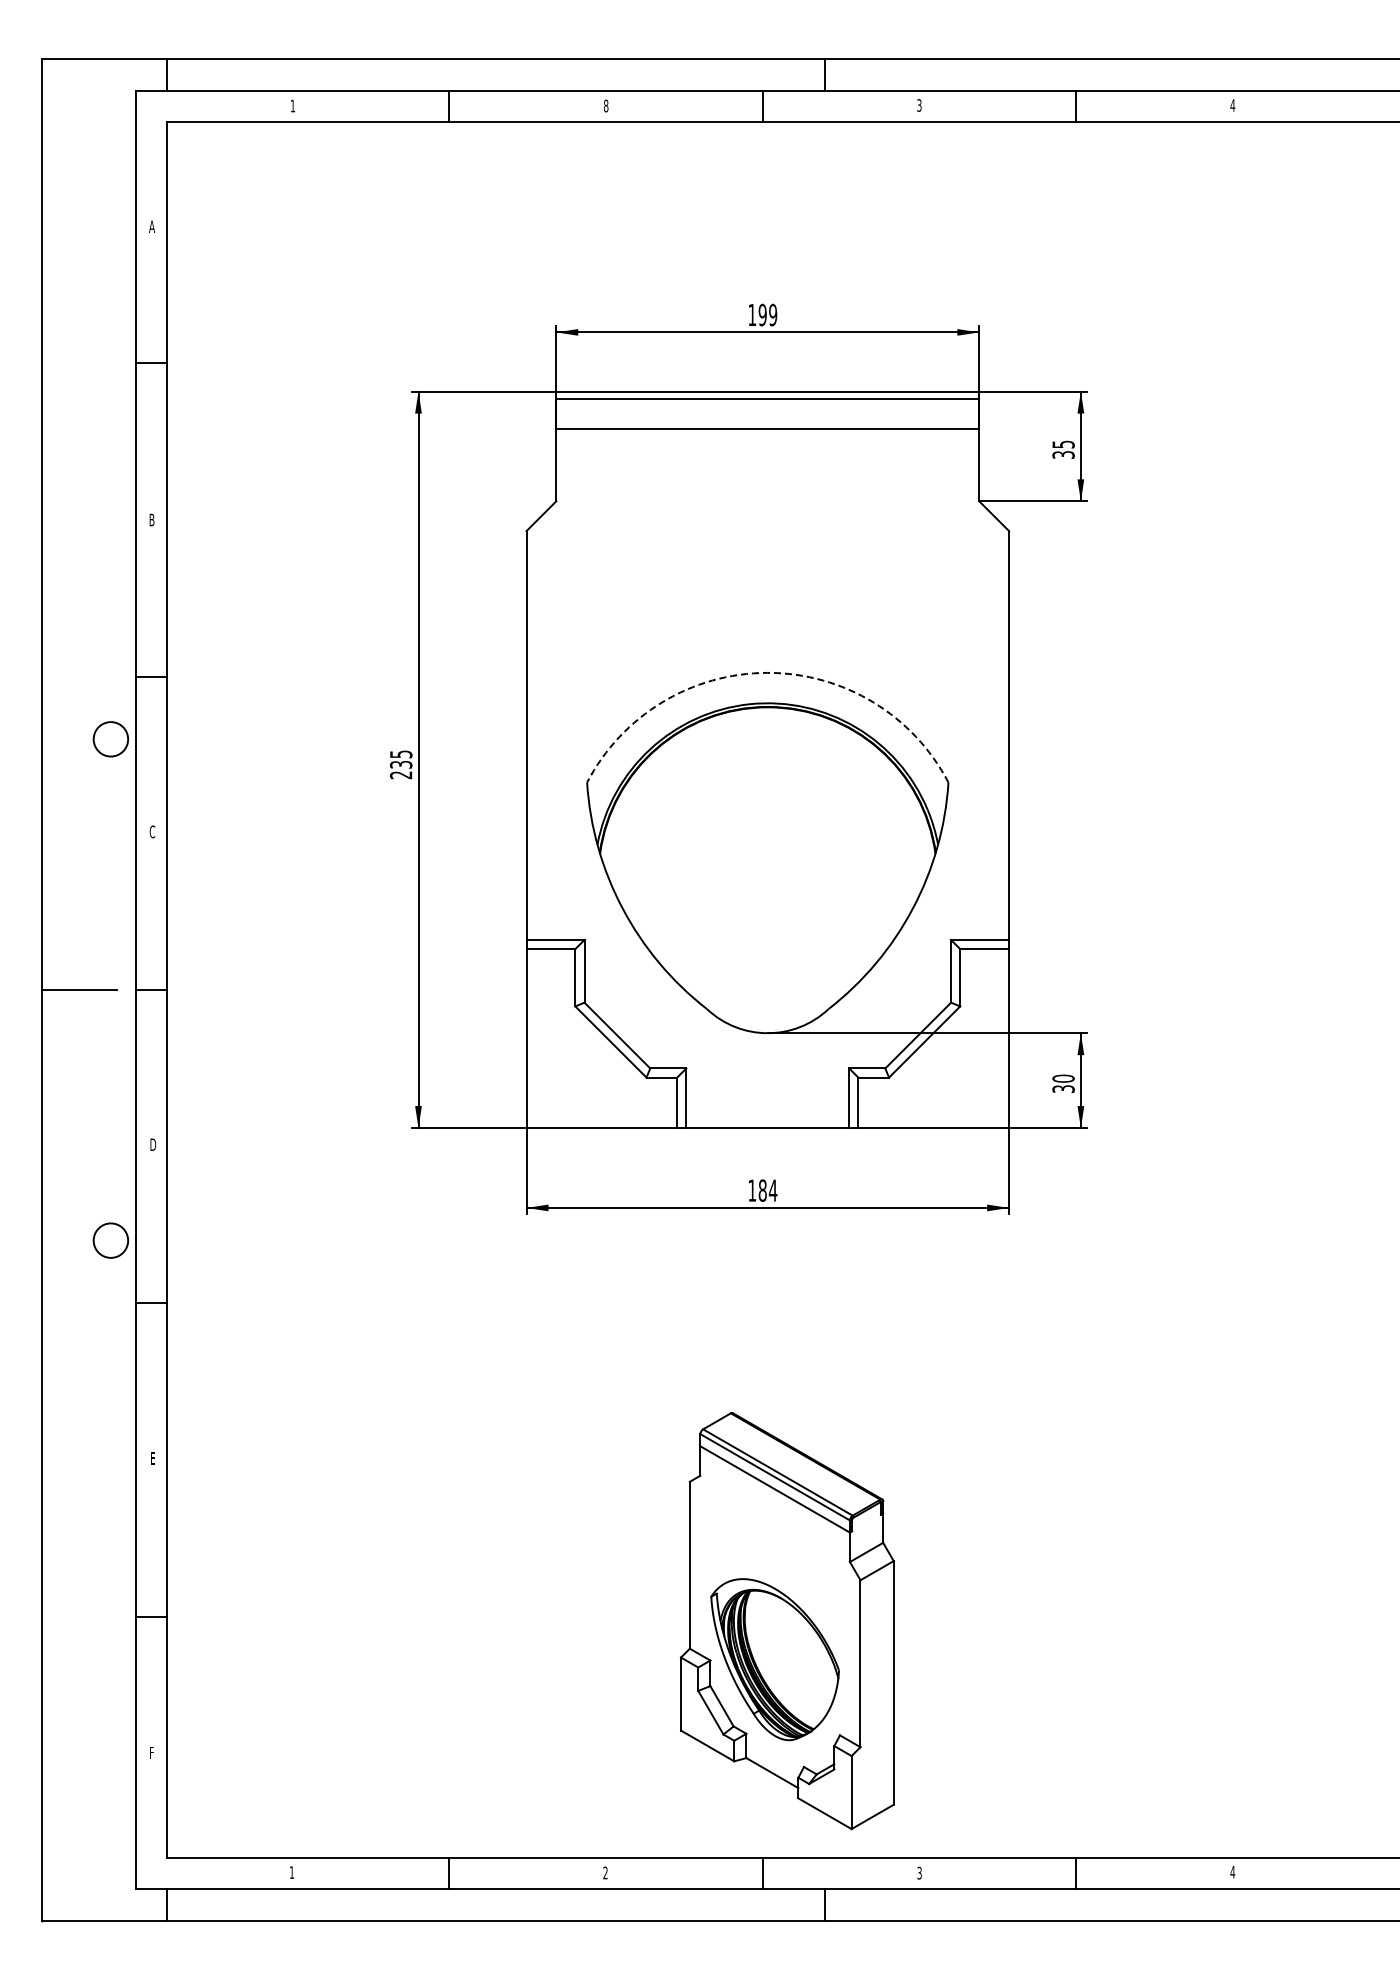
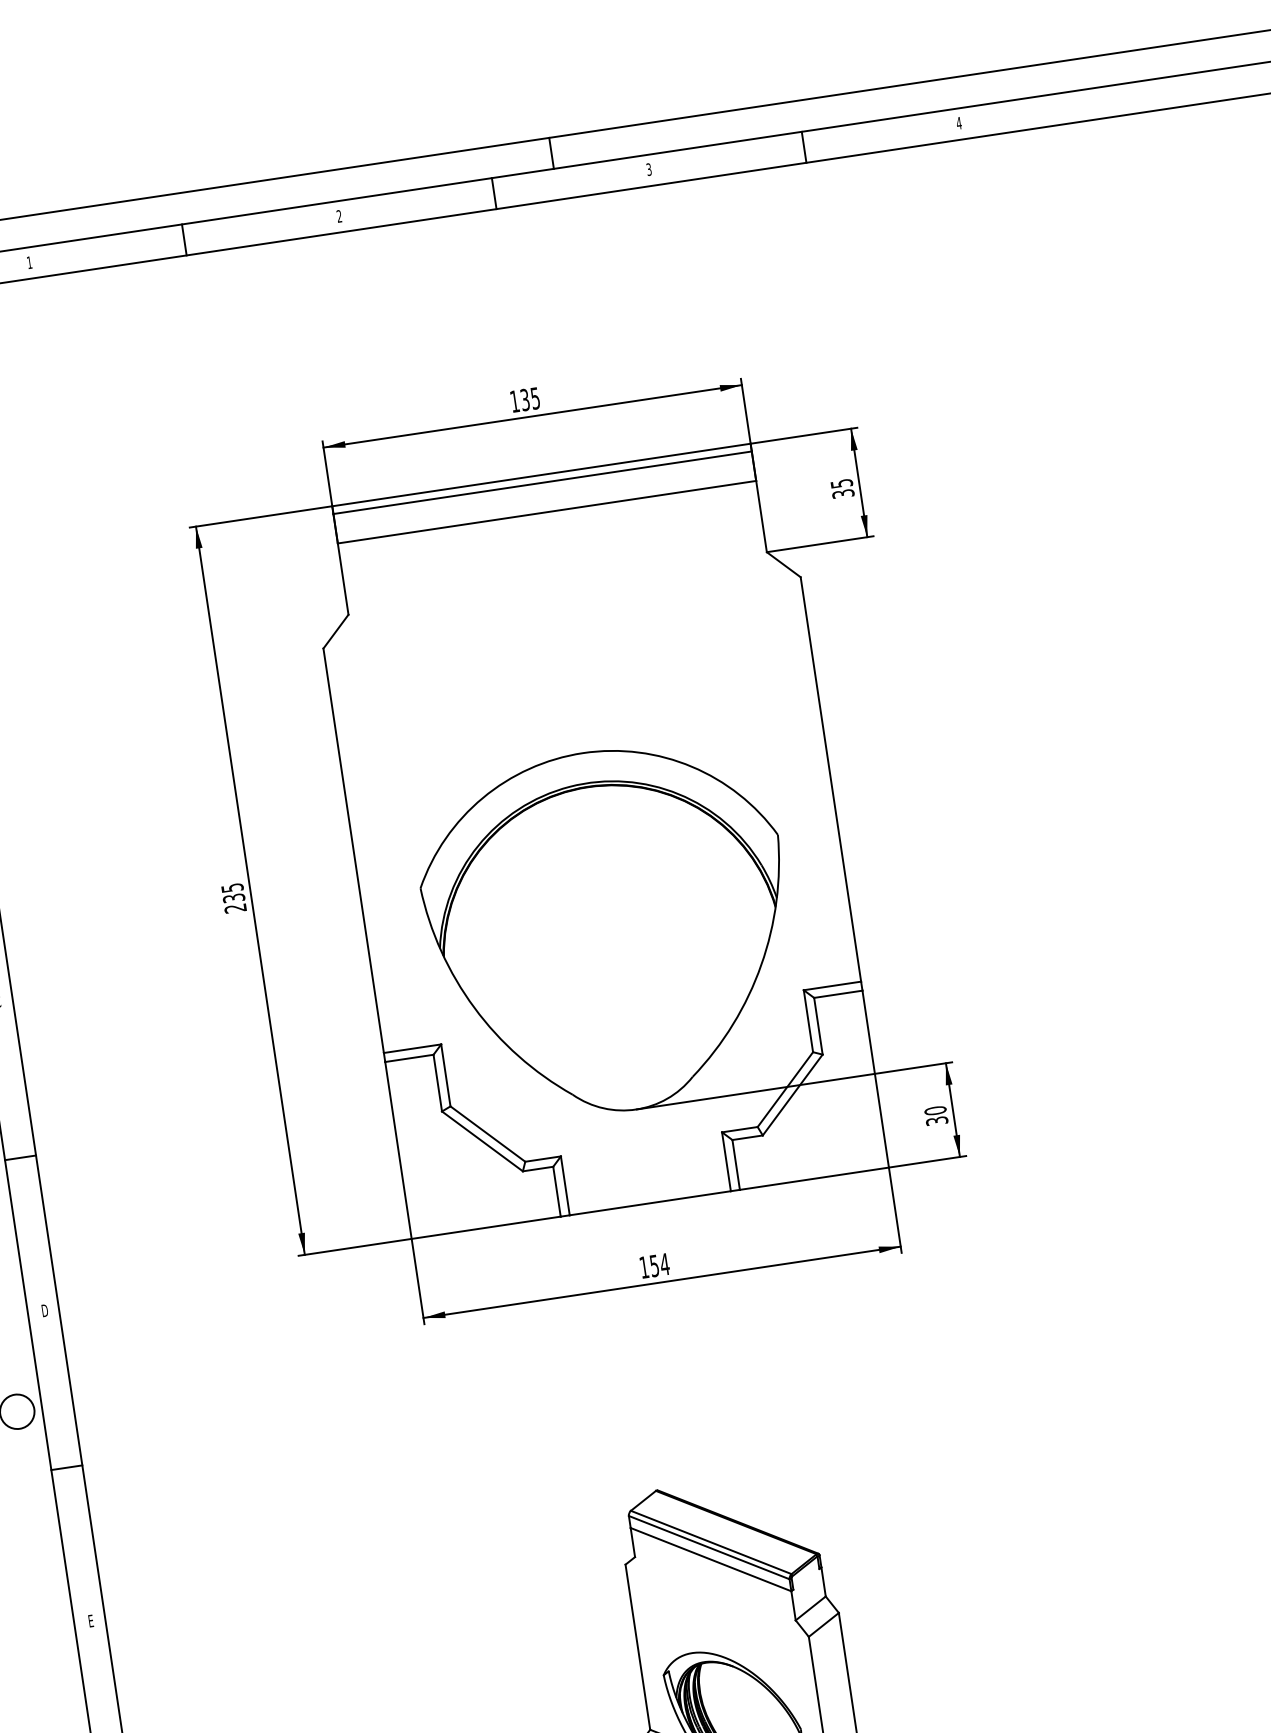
text: (605, 105) -> (338, 215), 8 -> 2
text: (767, 314) -> (529, 398), 199 -> 135
arc: (767, 672) -> (582, 752), dashed -> solid
text: (762, 1190) -> (654, 1265), 184 -> 154

